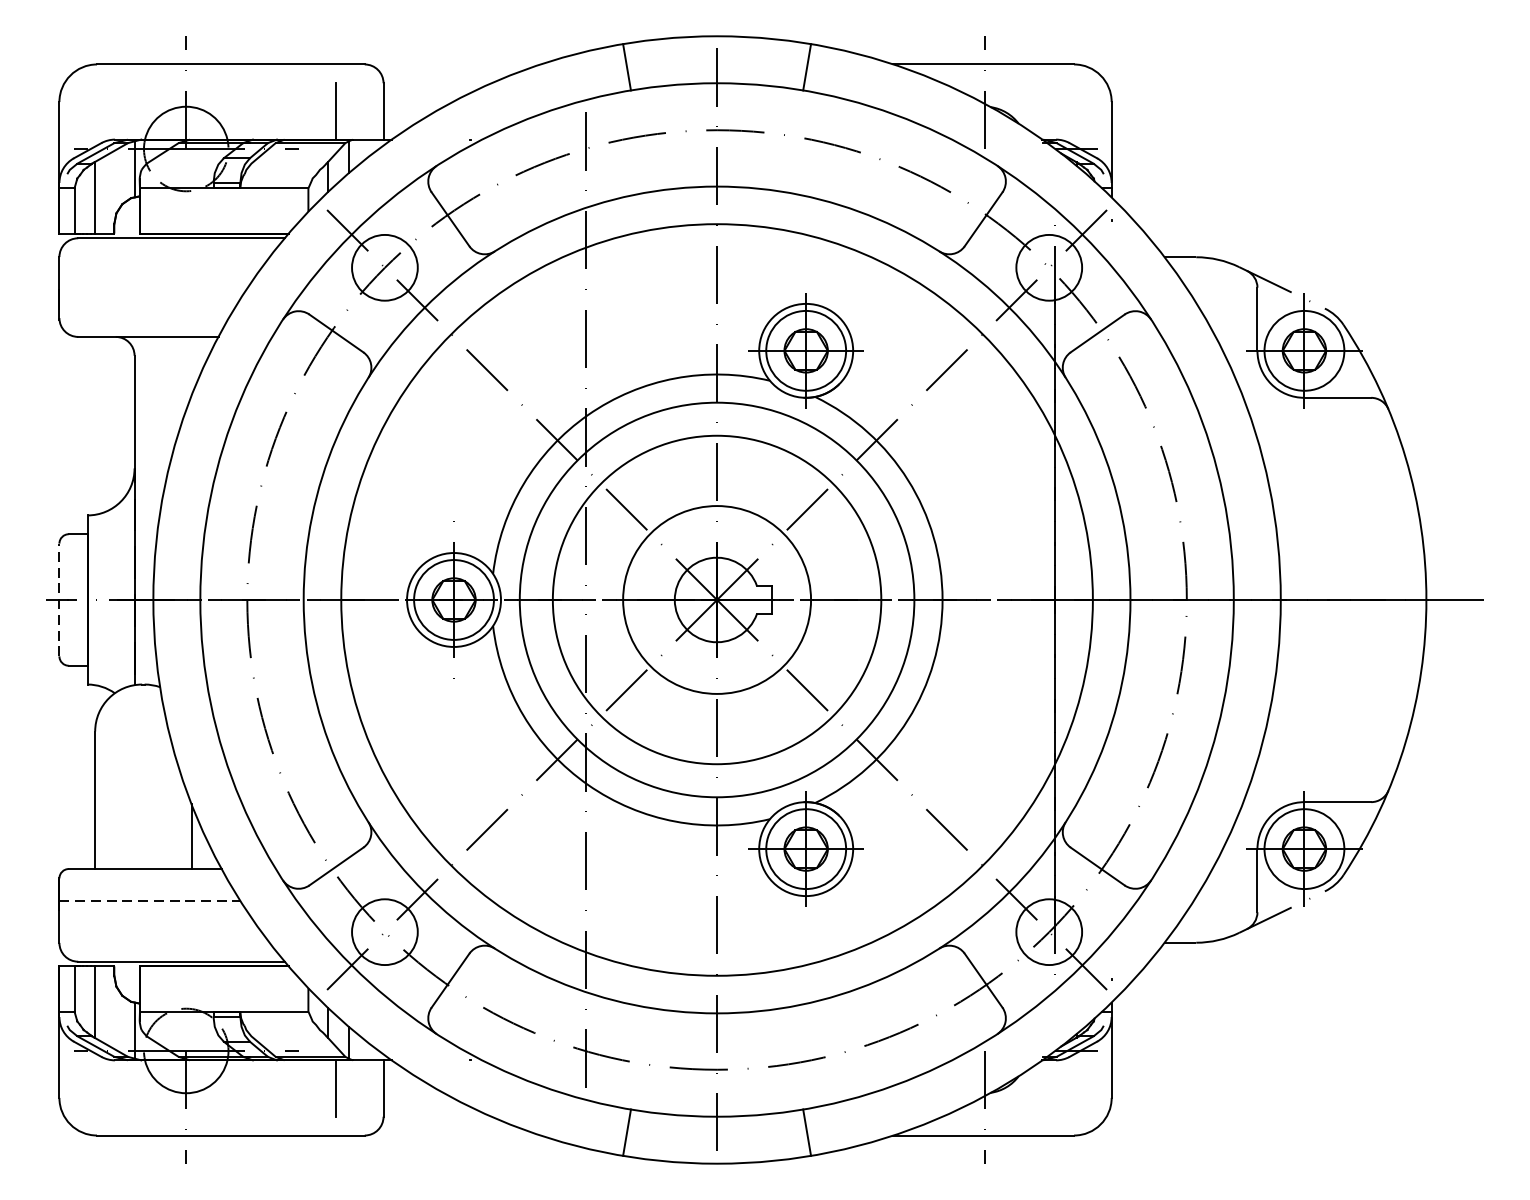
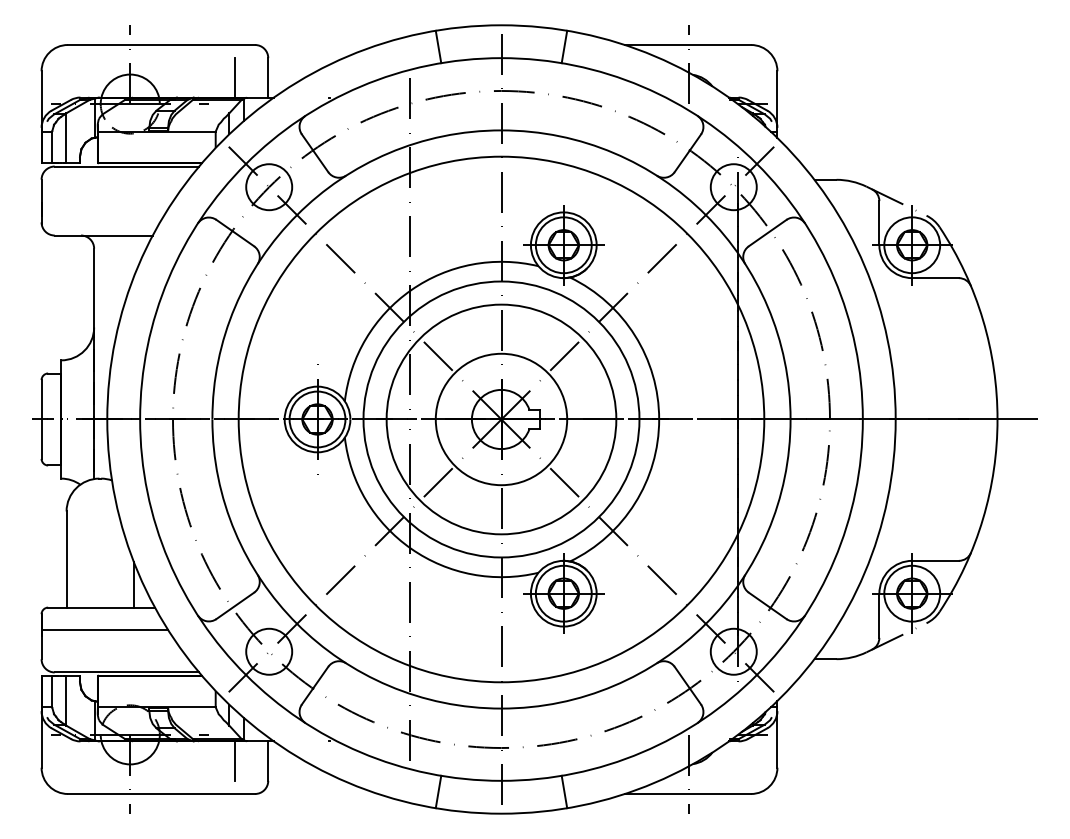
line: (59, 600) -> (41, 419), dashed -> solid
line: (150, 900) -> (105, 629), dashed -> solid

